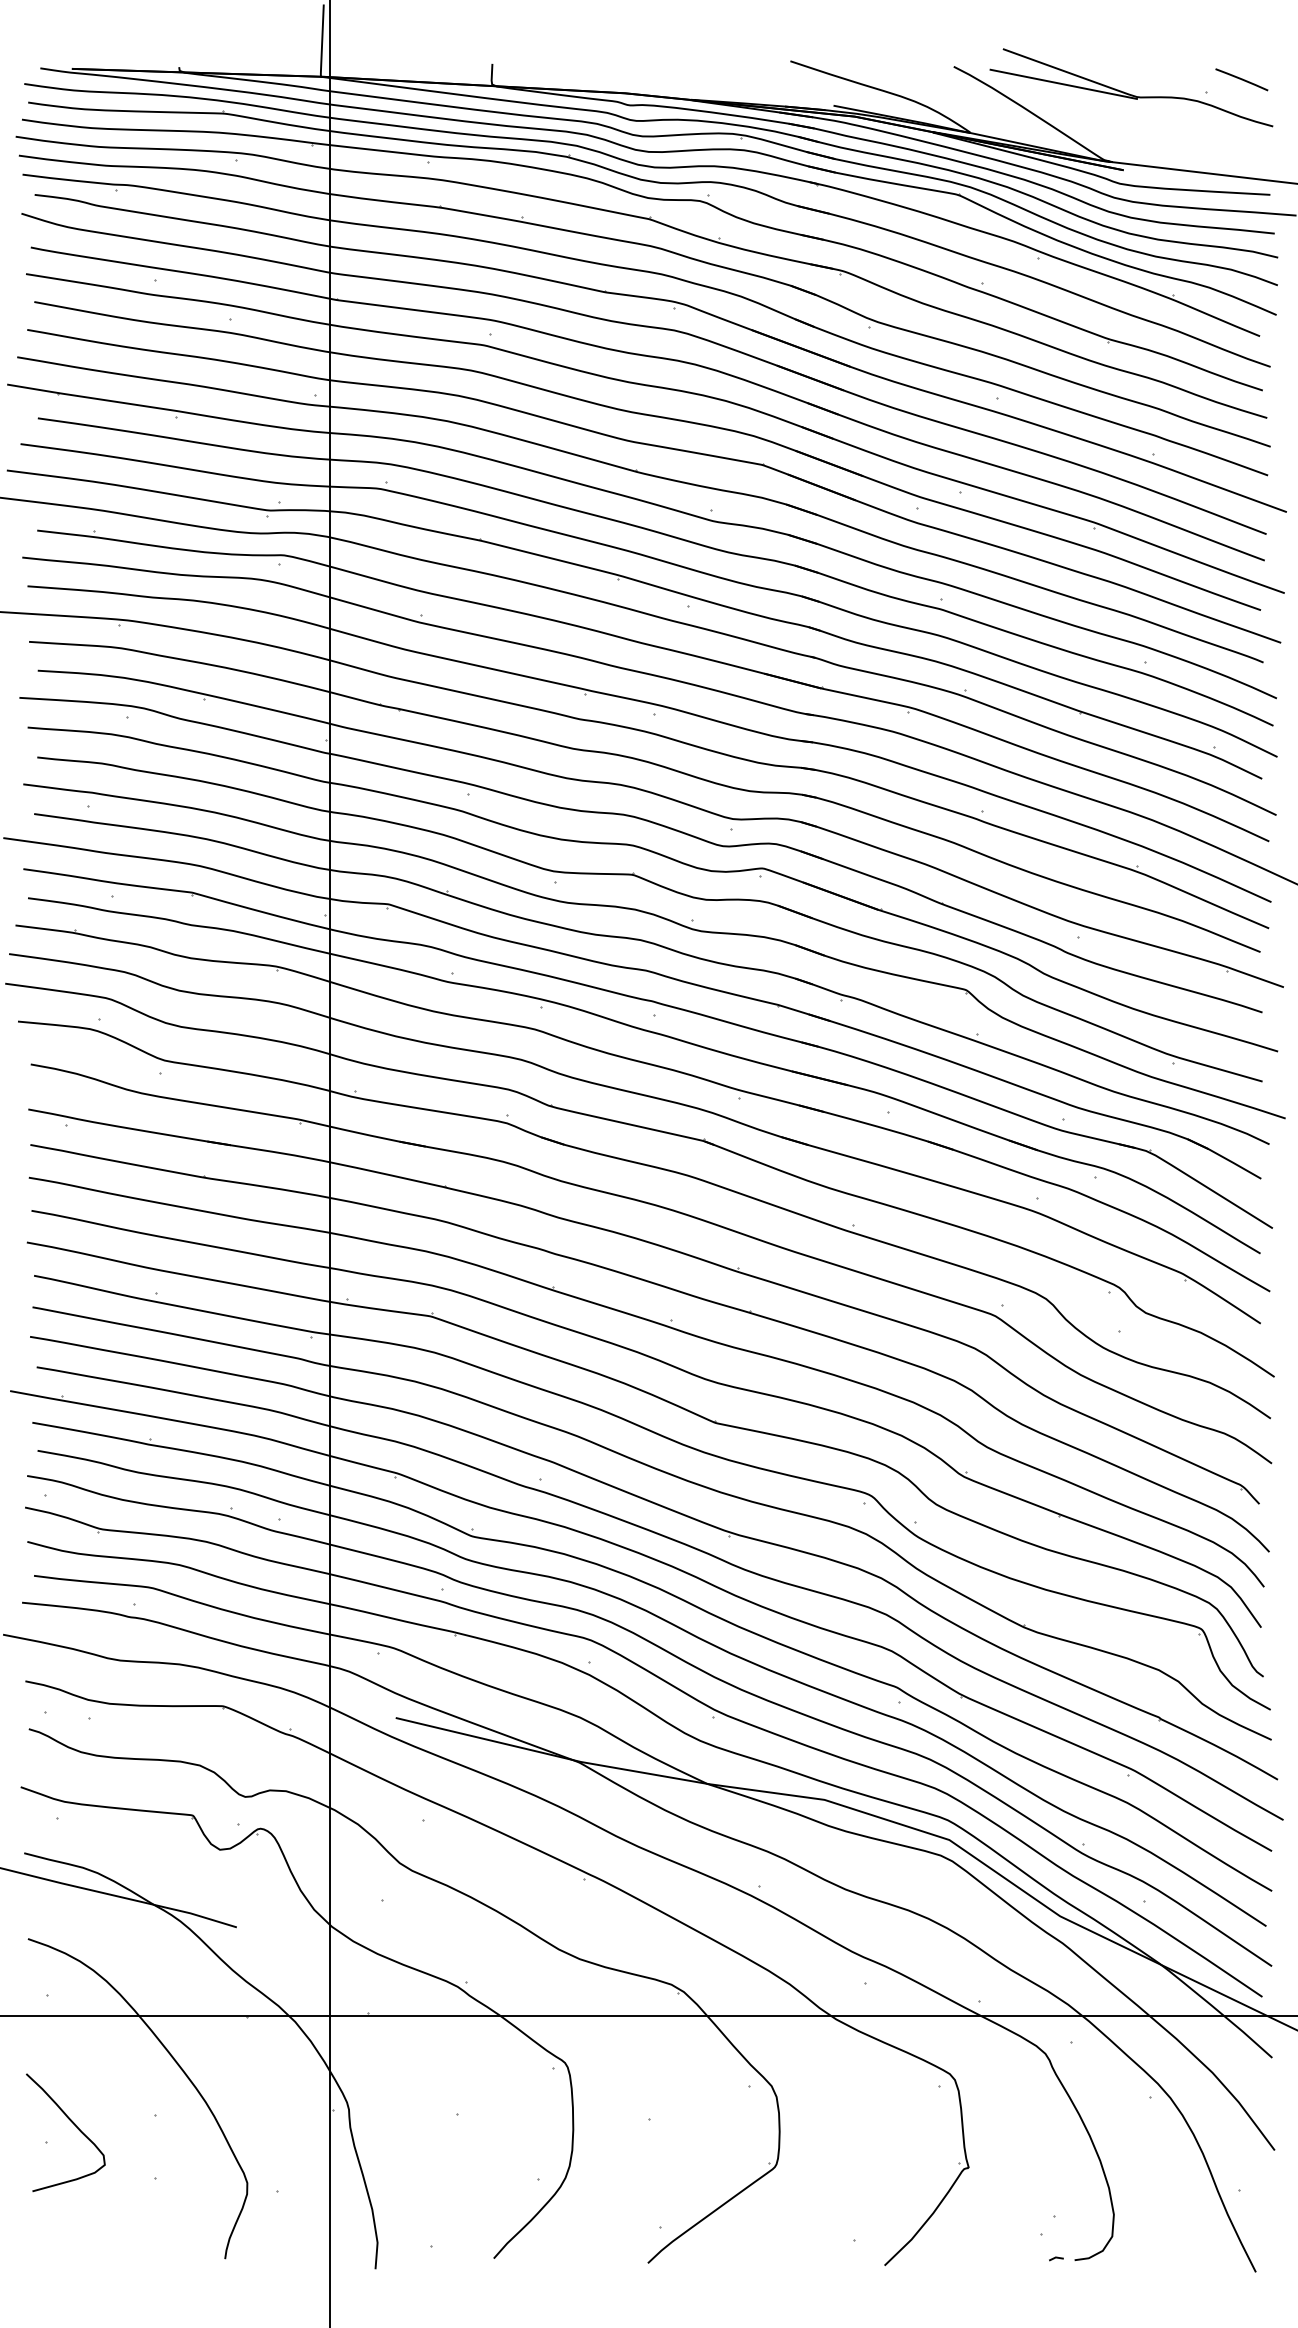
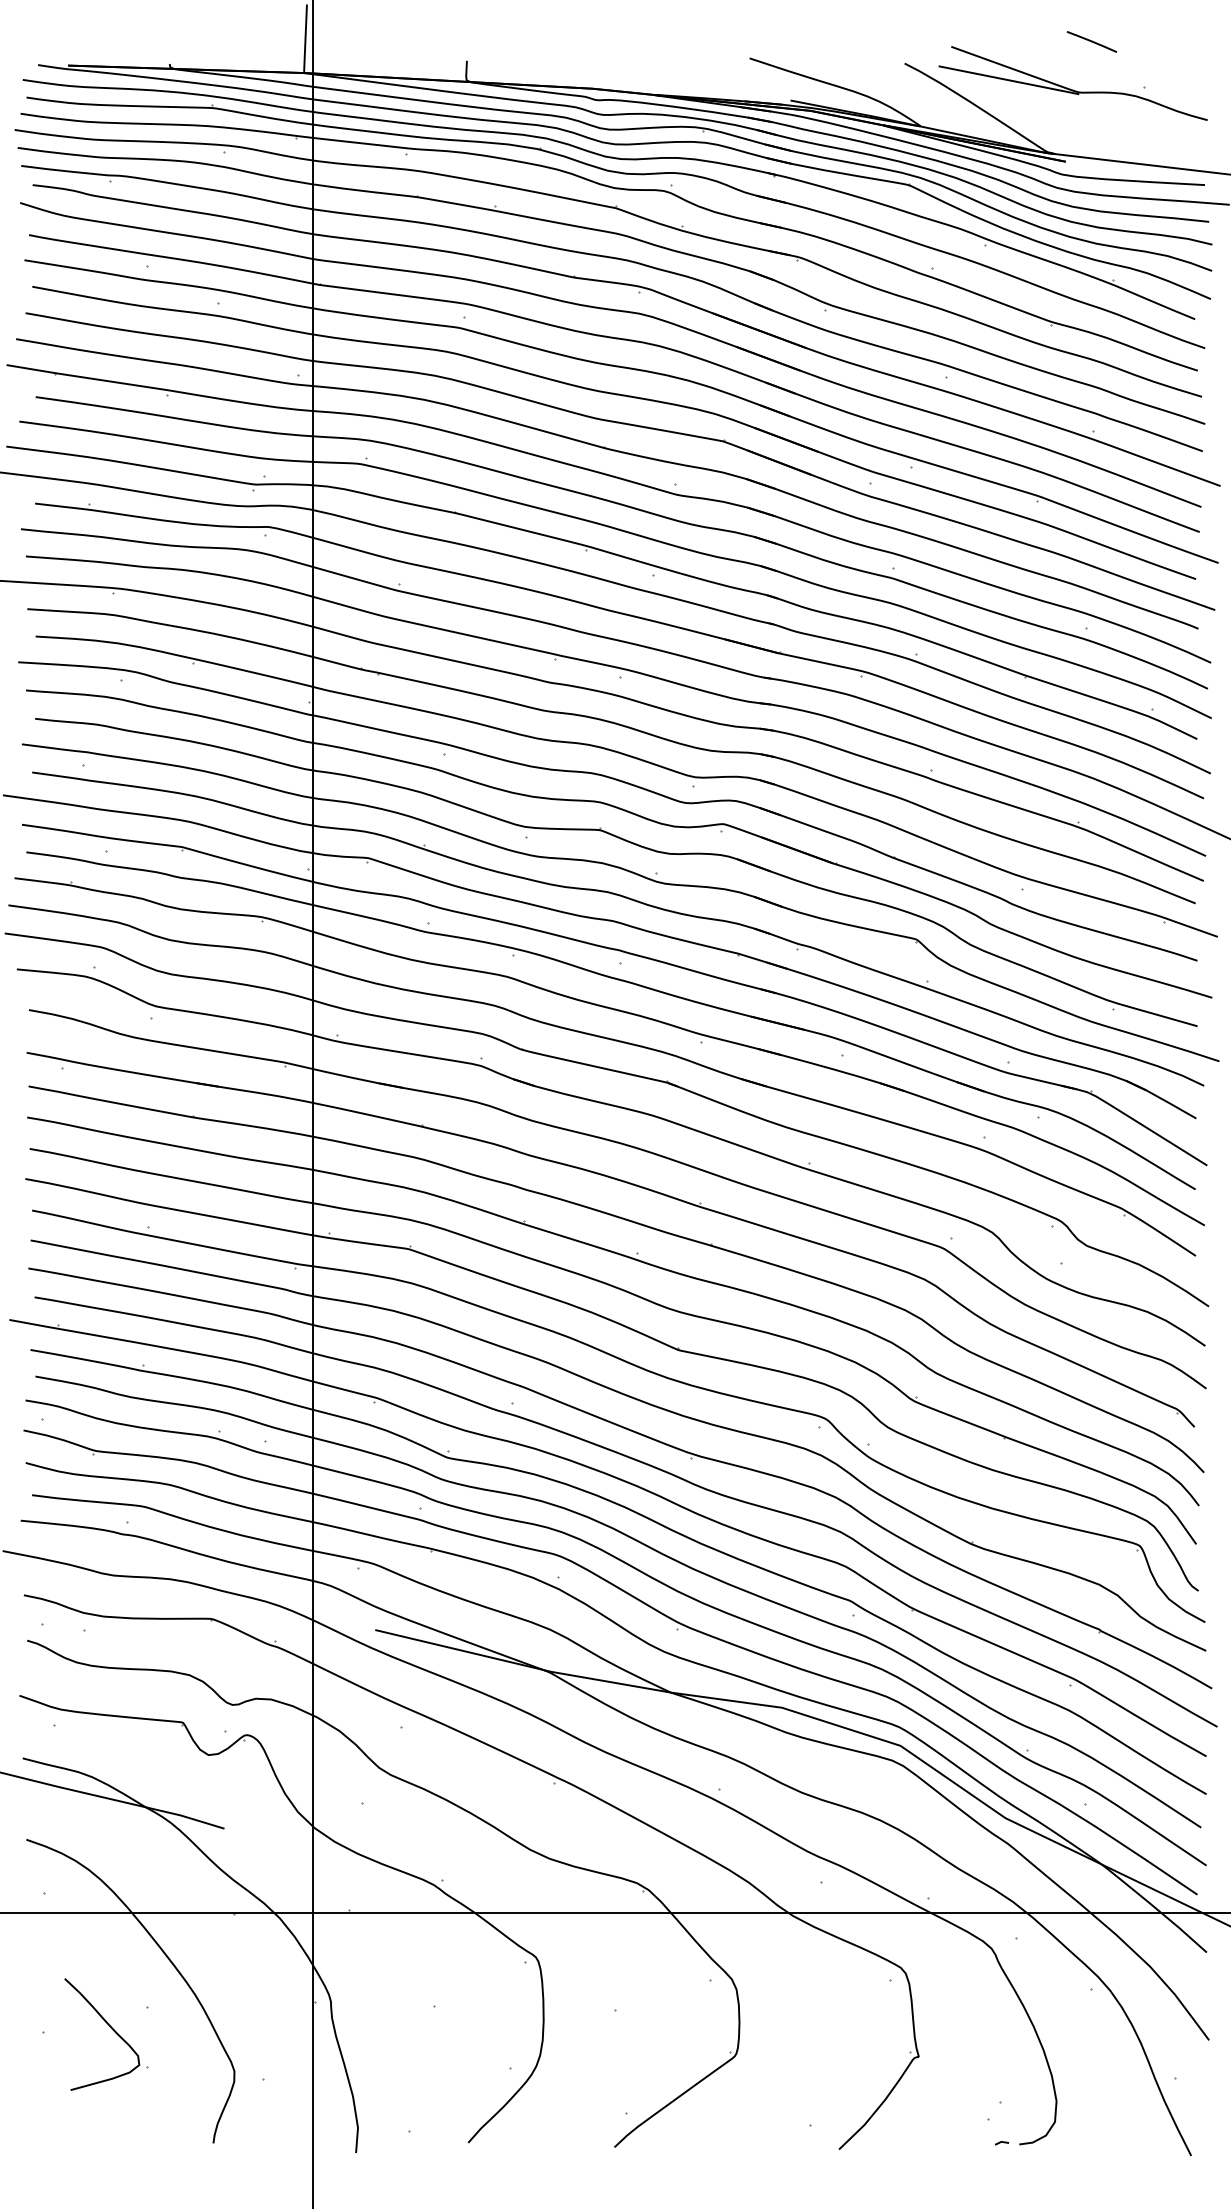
line: (1241, 79) -> (1091, 41), moved
curve: (75, 2127) -> (111, 2029), moved

